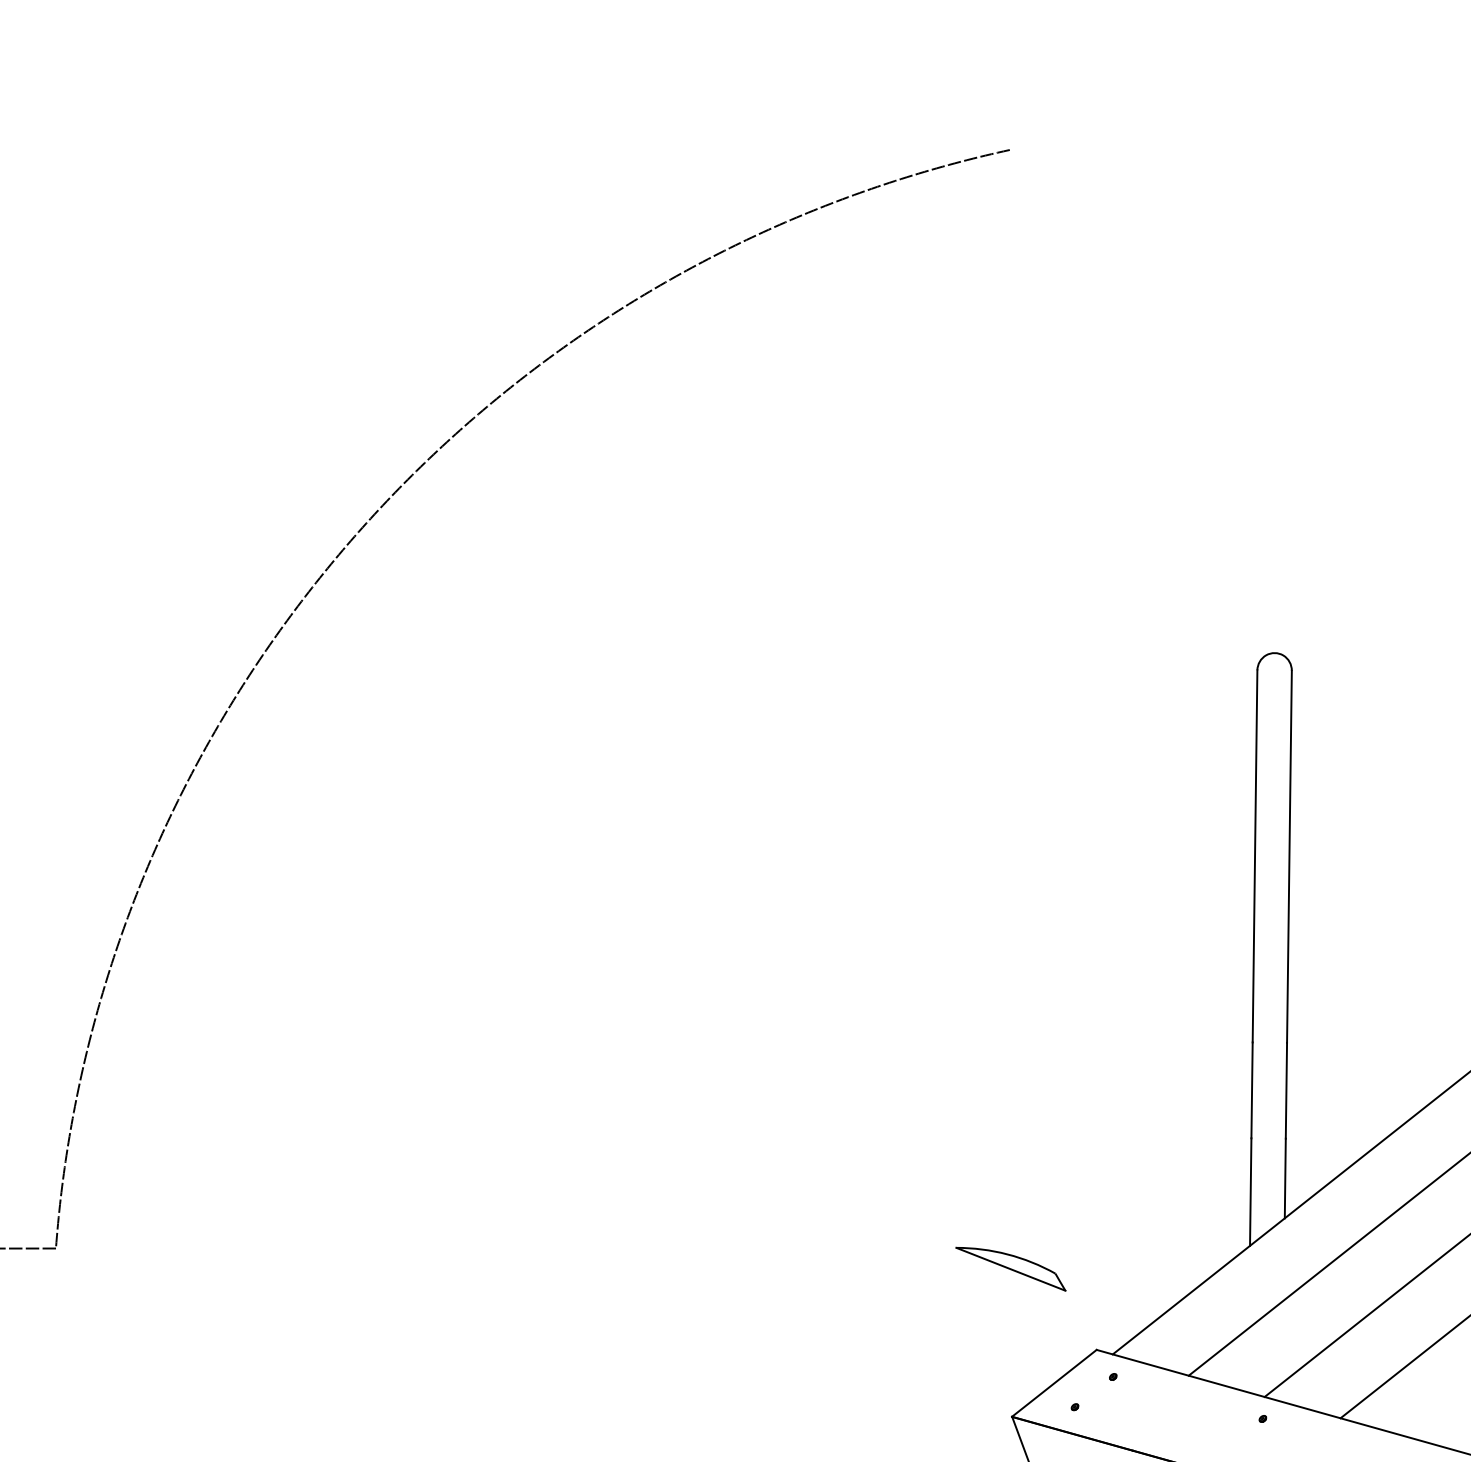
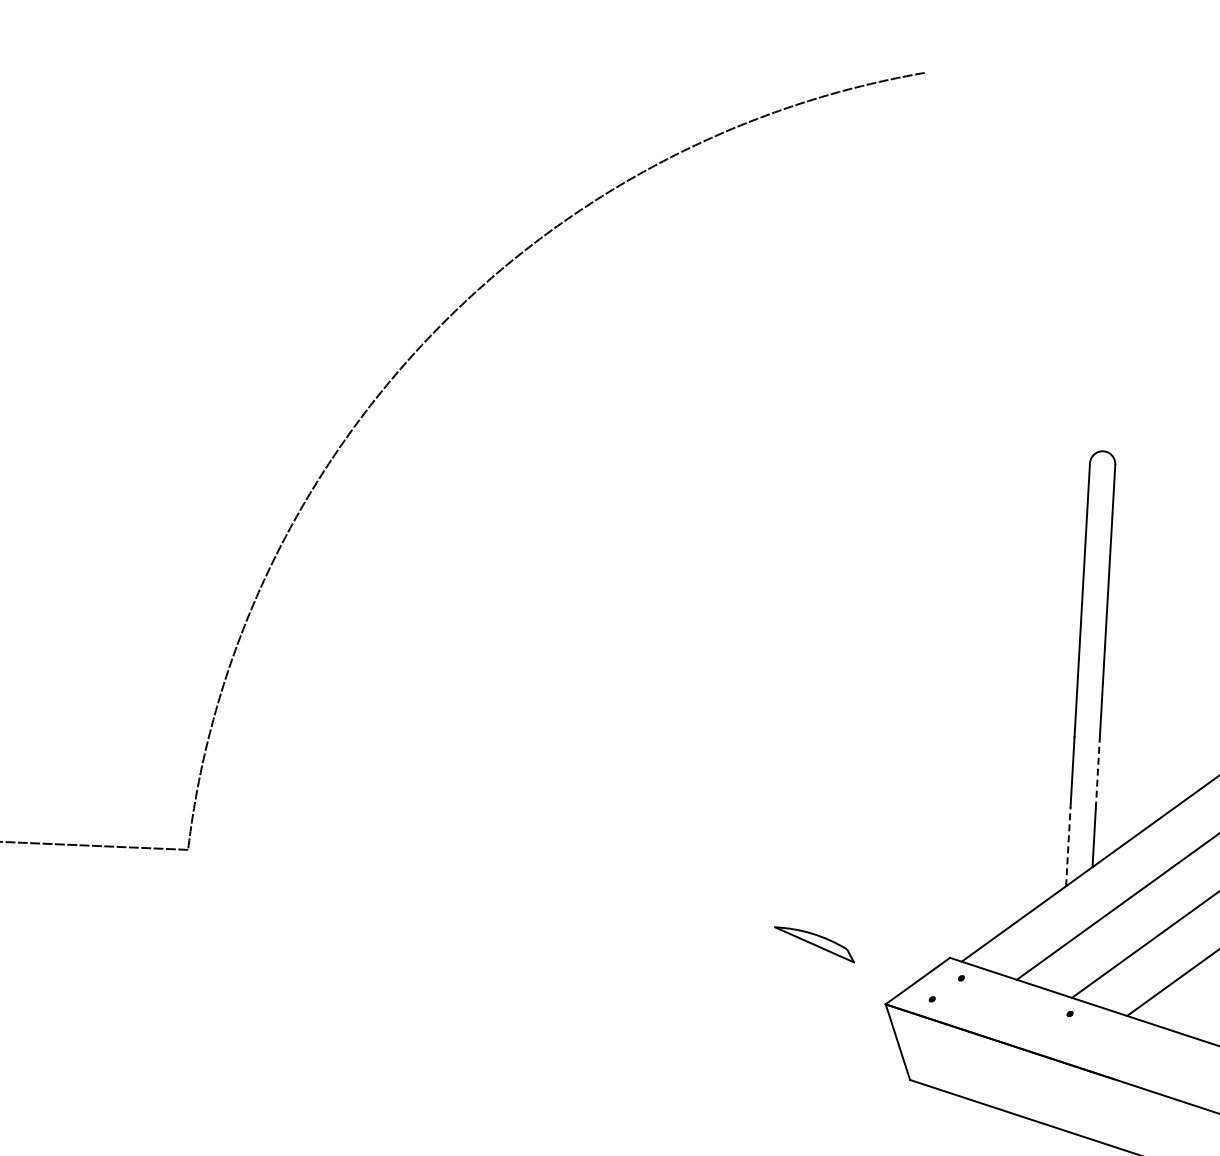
line: (1285, 1089) -> (1097, 772), solid -> dashed
line: (1250, 1191) -> (1068, 846), solid -> dashed
part: (1010, 1268) -> (814, 944), moved

